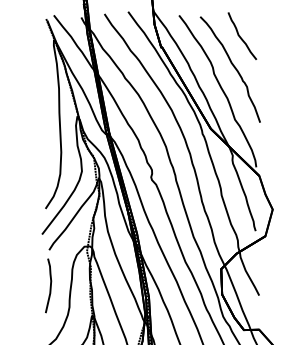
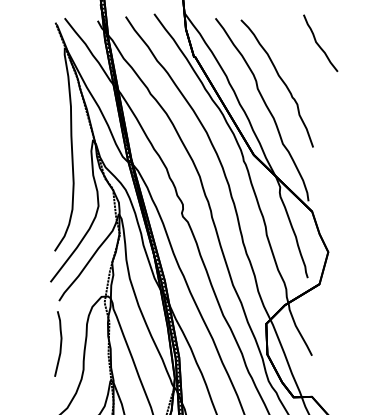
curve: (240, 35) -> (318, 42), moved

